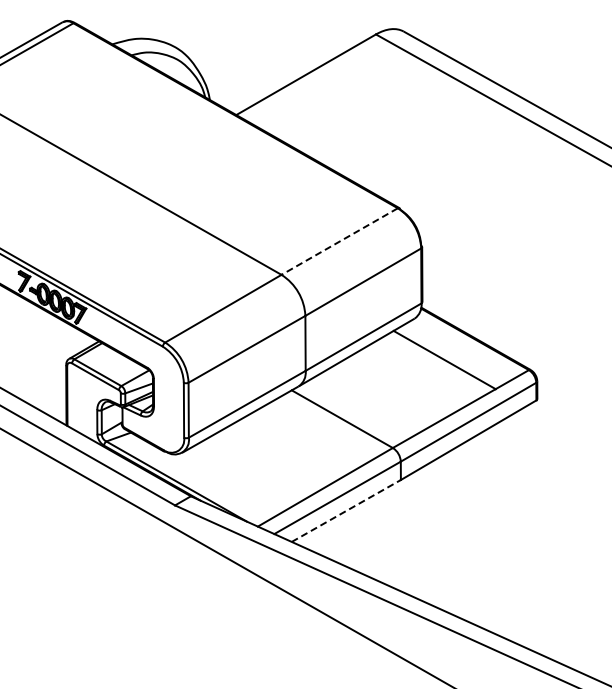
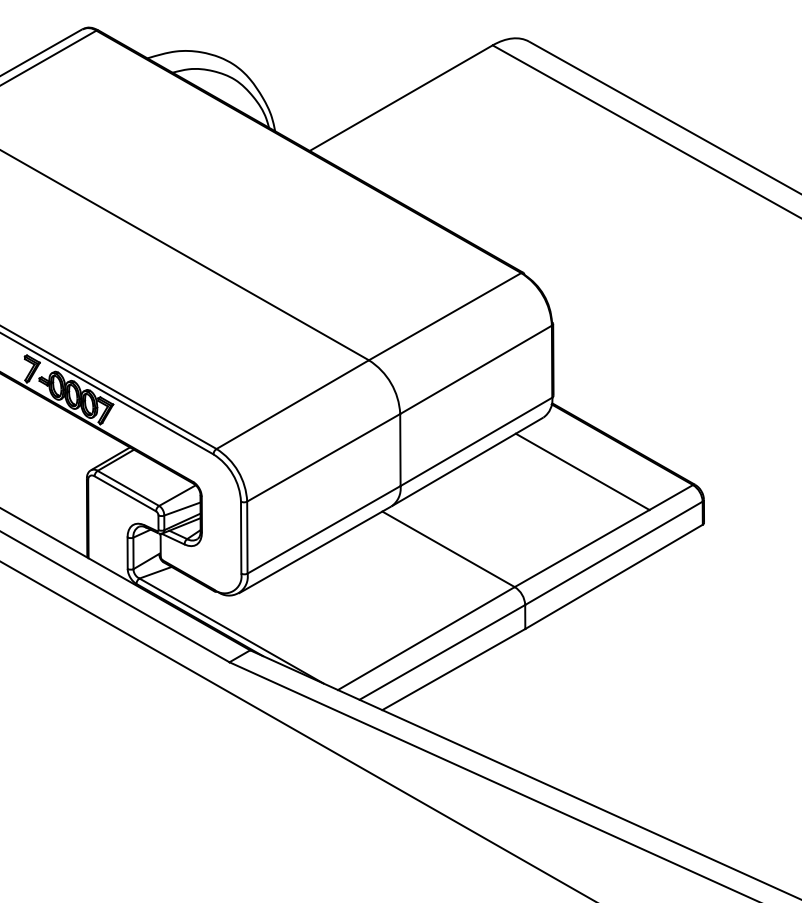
line: (339, 241) -> (444, 316), dashed -> solid
line: (346, 510) -> (454, 668), dashed -> solid

